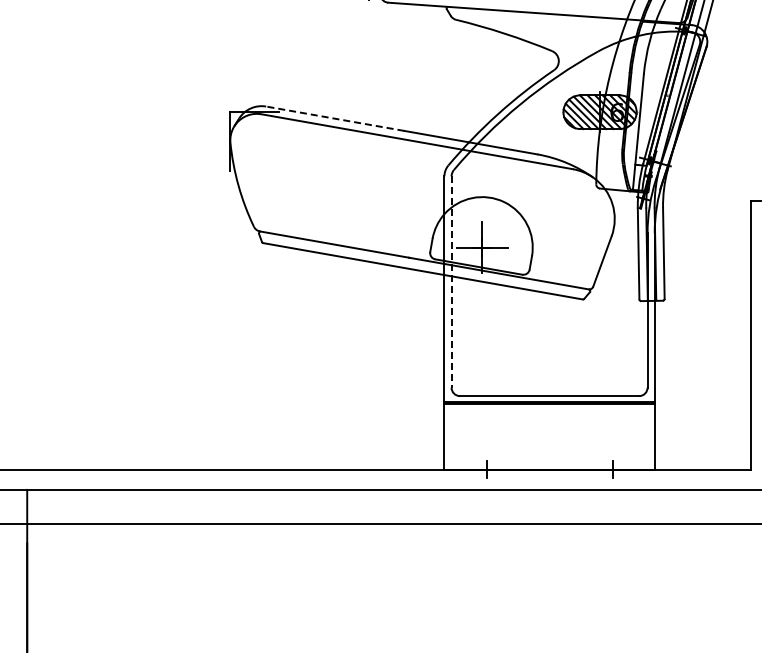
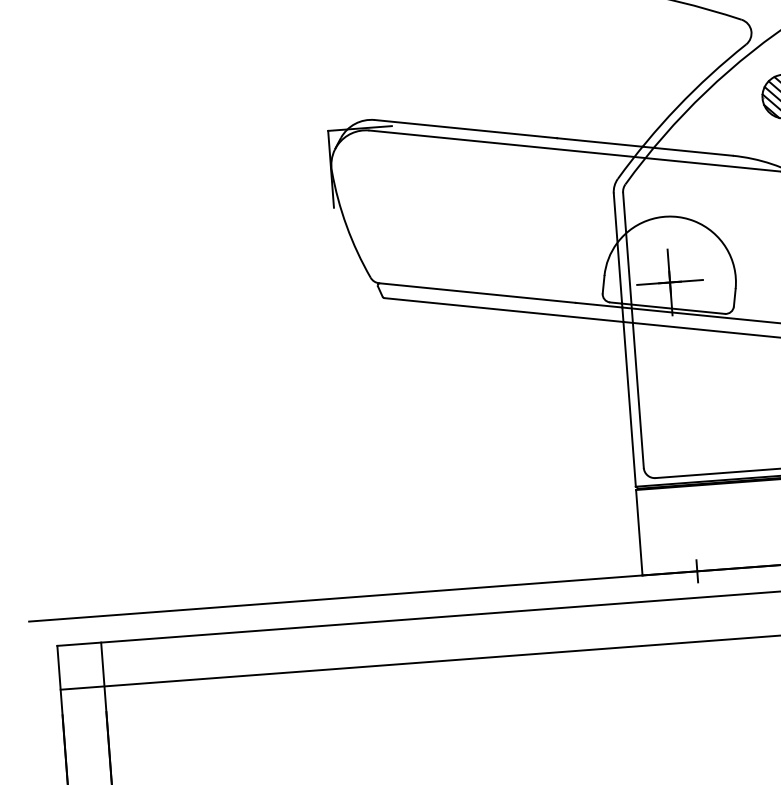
line: (334, 118) -> (464, 128), dashed -> solid
line: (451, 282) -> (633, 330), dashed -> solid

